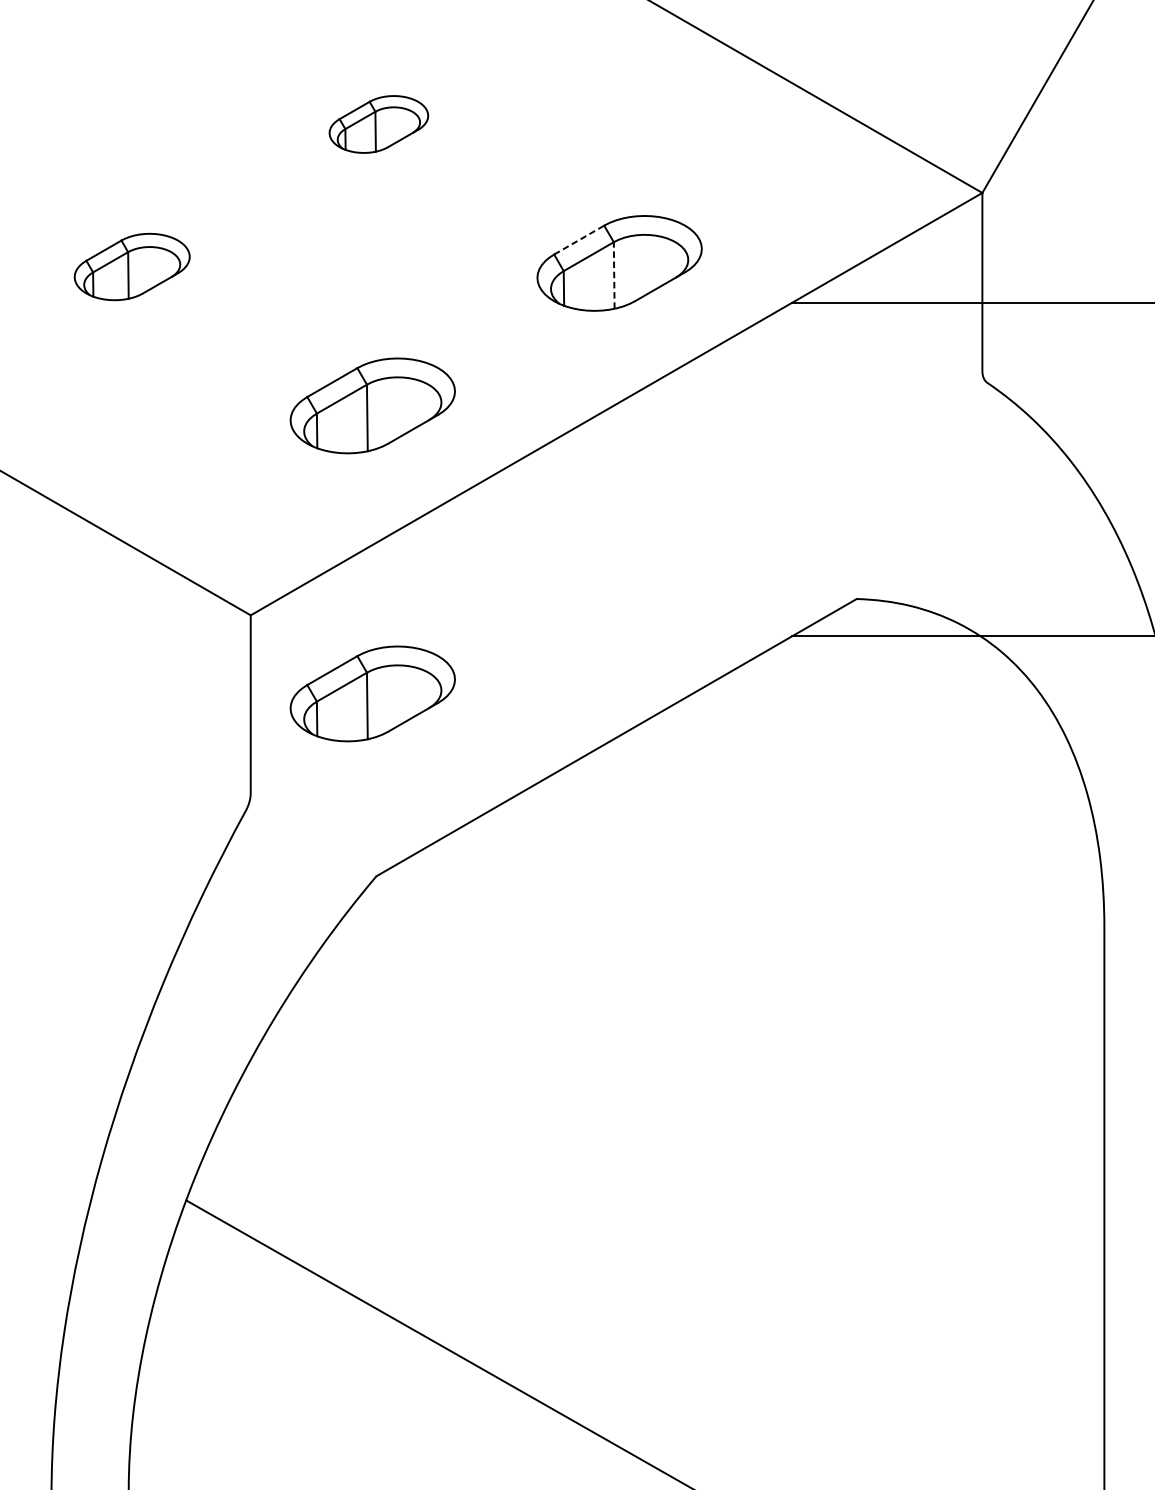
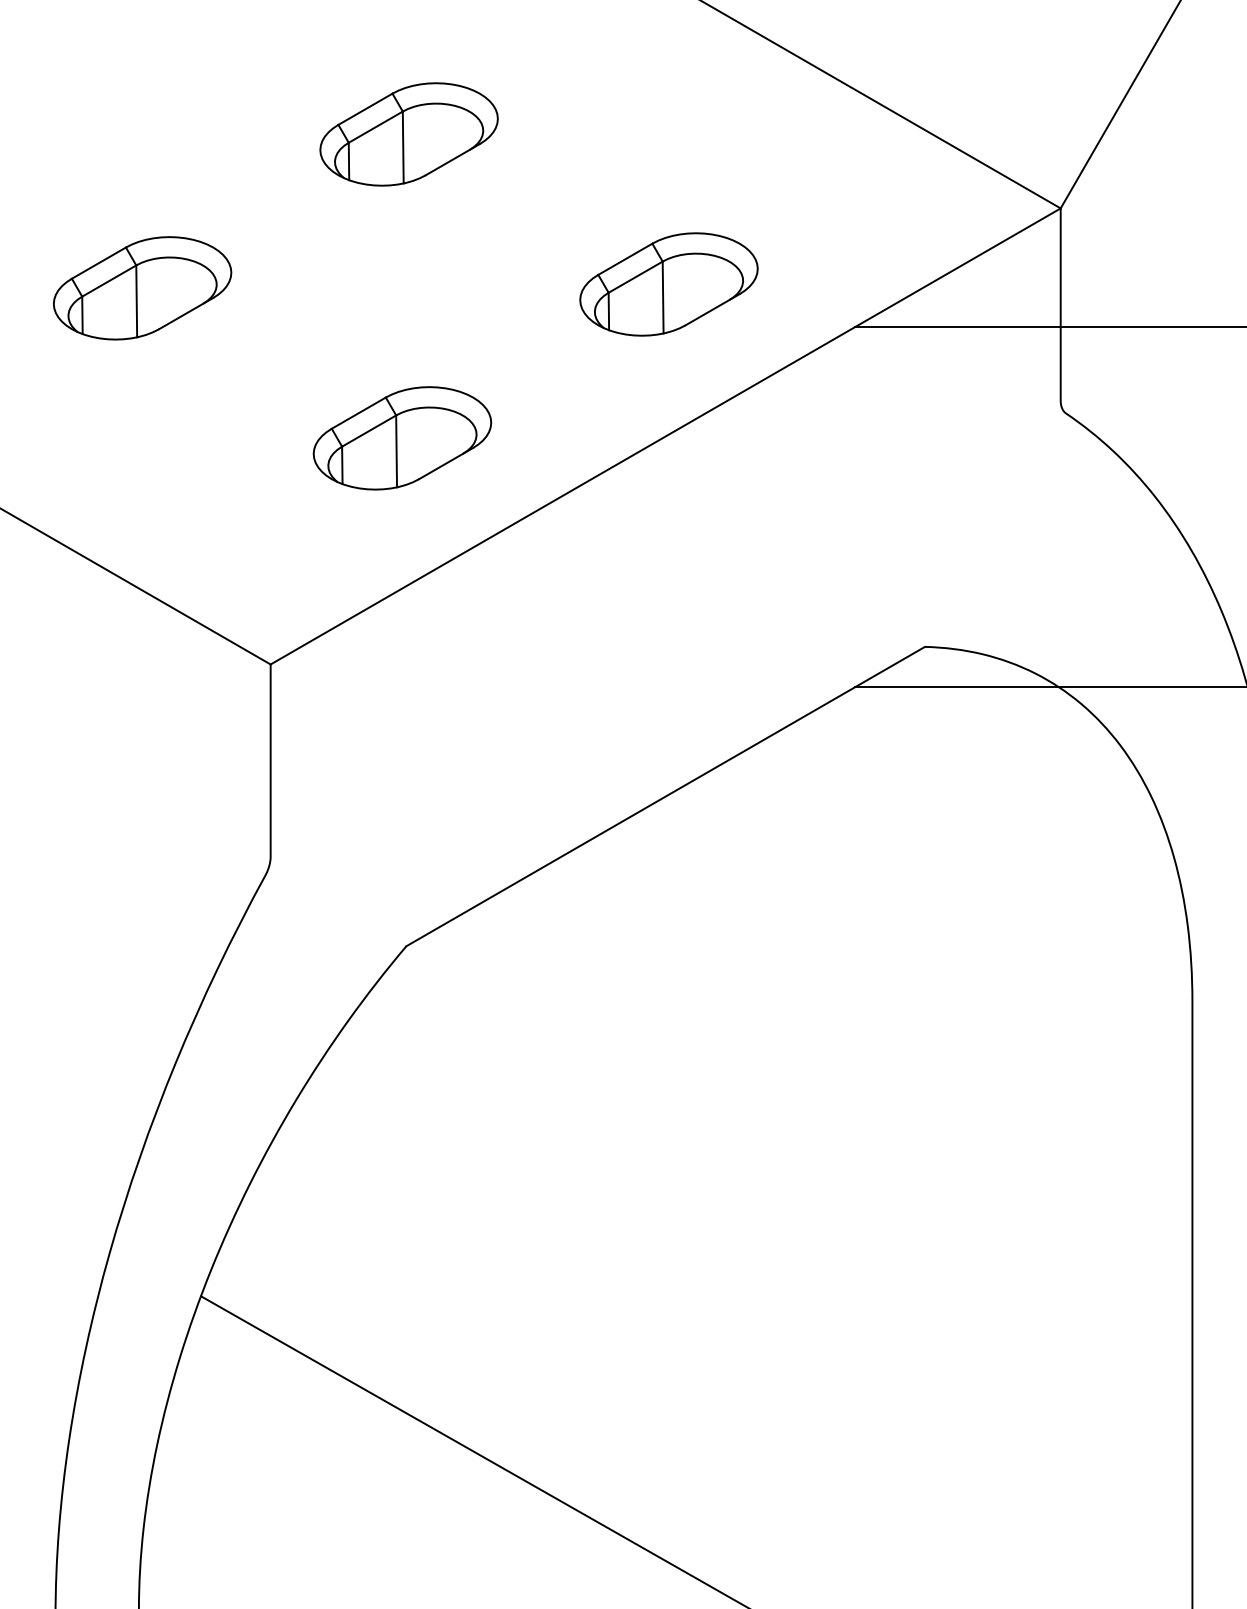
part: (378, 124) -> (408, 134), size x1.67
line: (579, 240) -> (625, 259), dashed -> solid
part: (132, 267) -> (142, 288), size x1.43
line: (614, 275) -> (663, 297), dashed -> solid
part: (372, 694) -> (402, 749), removed

